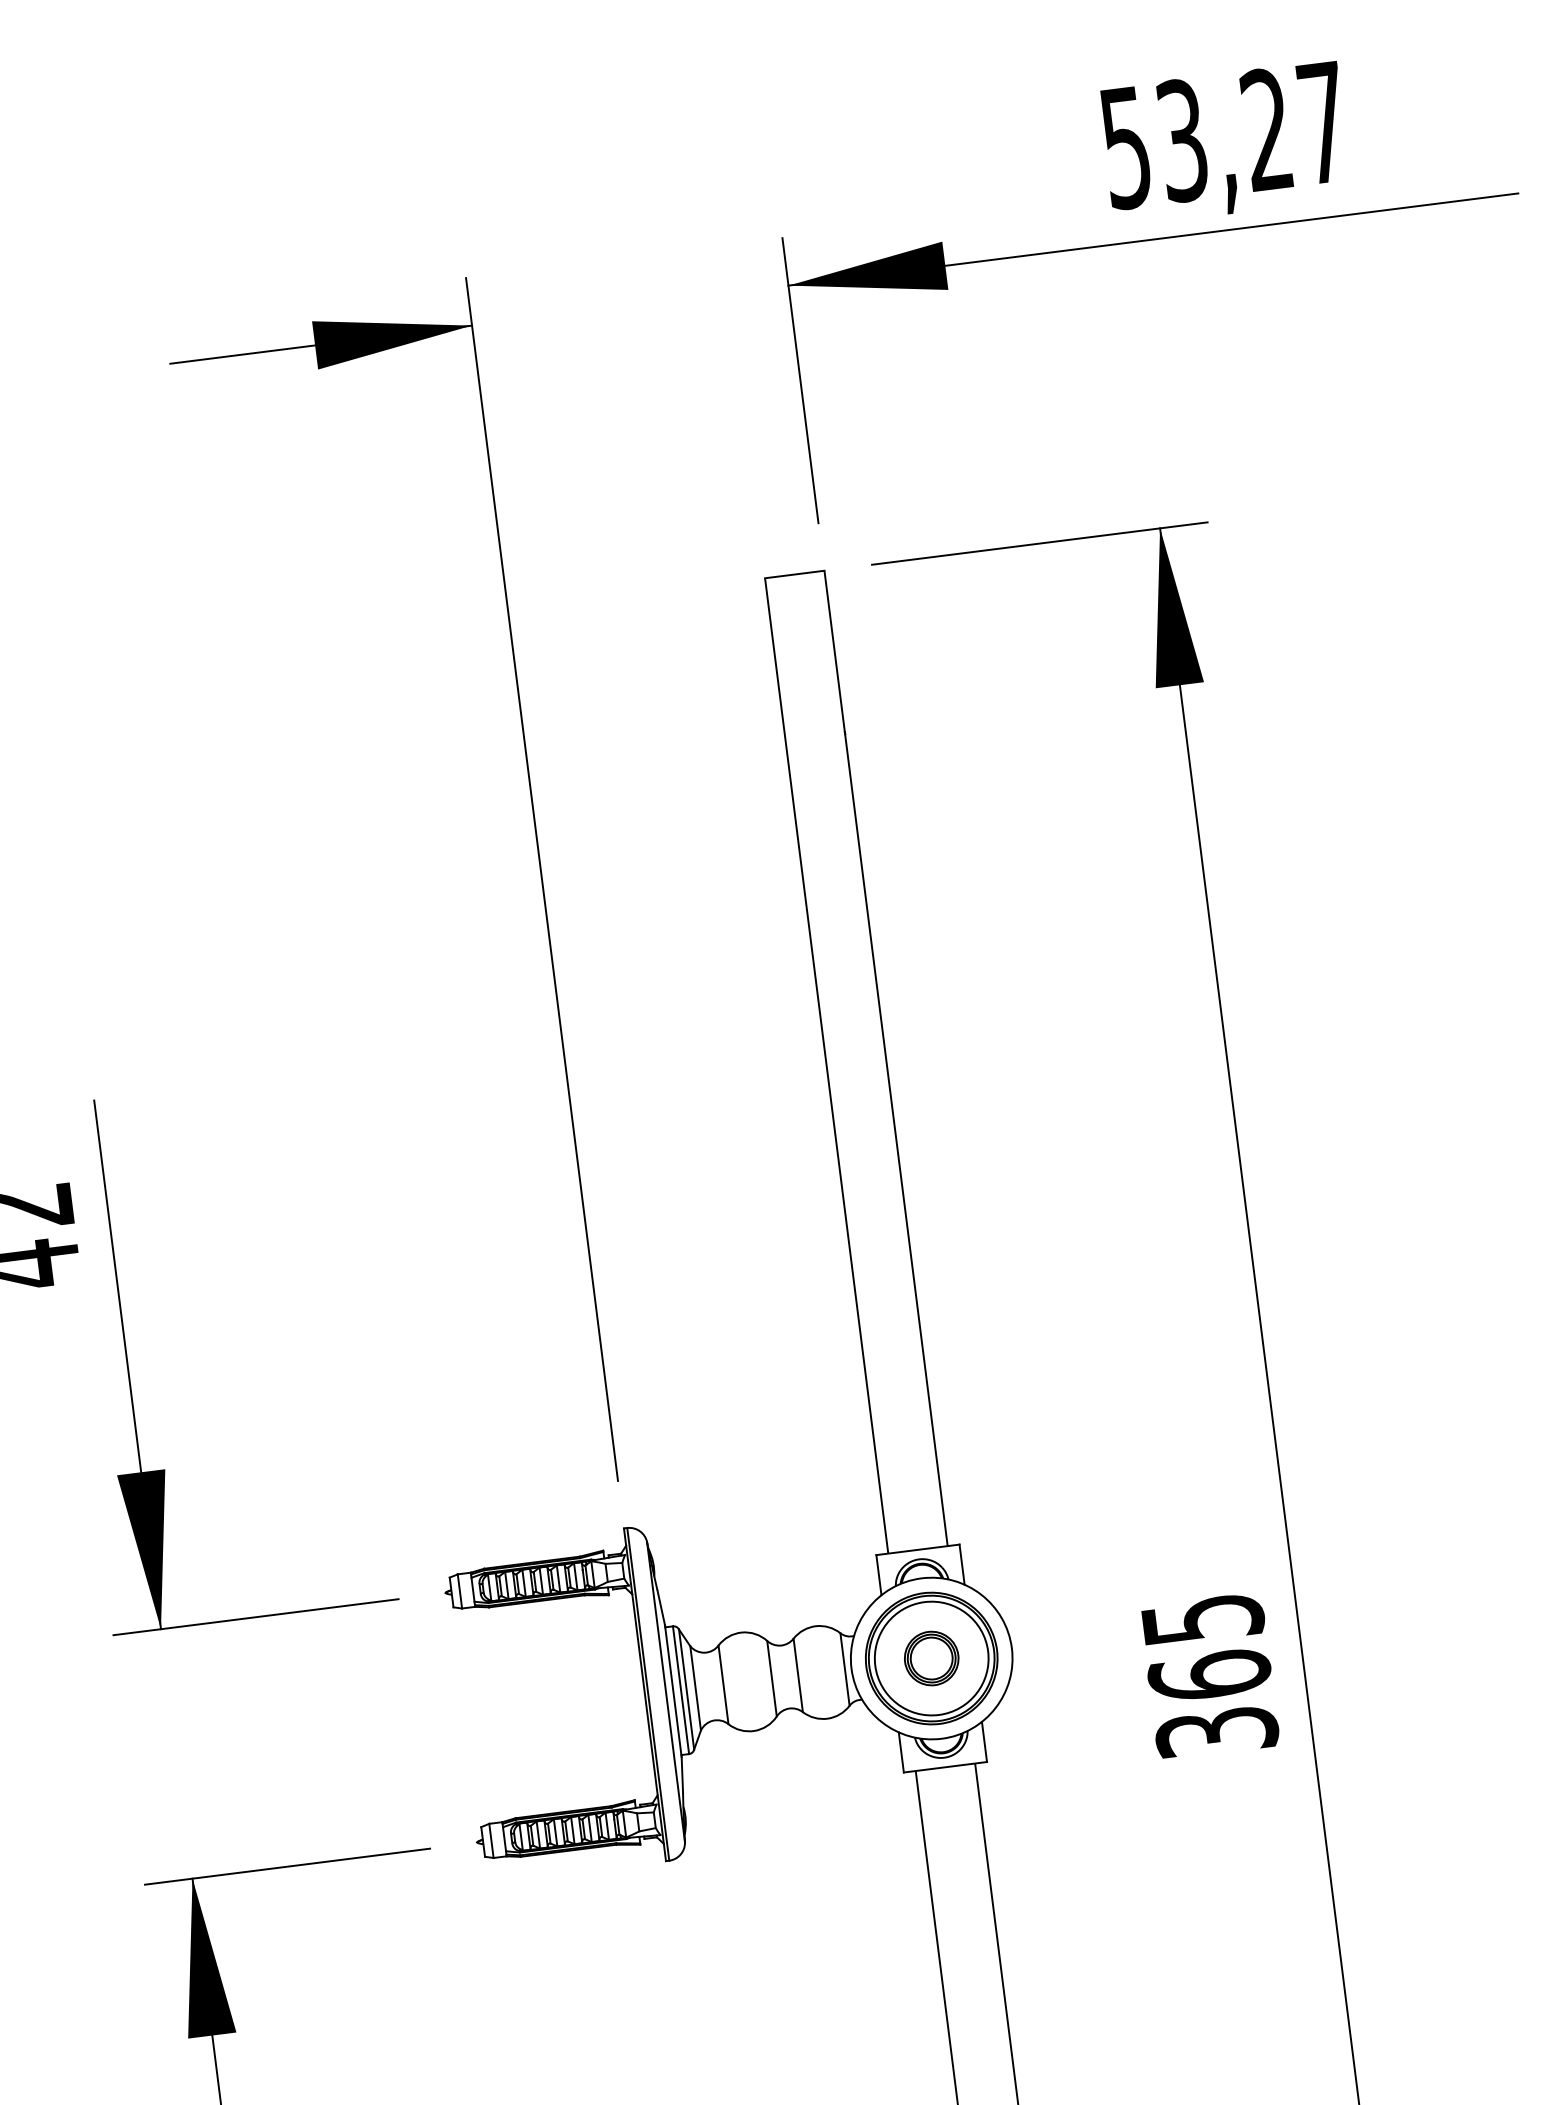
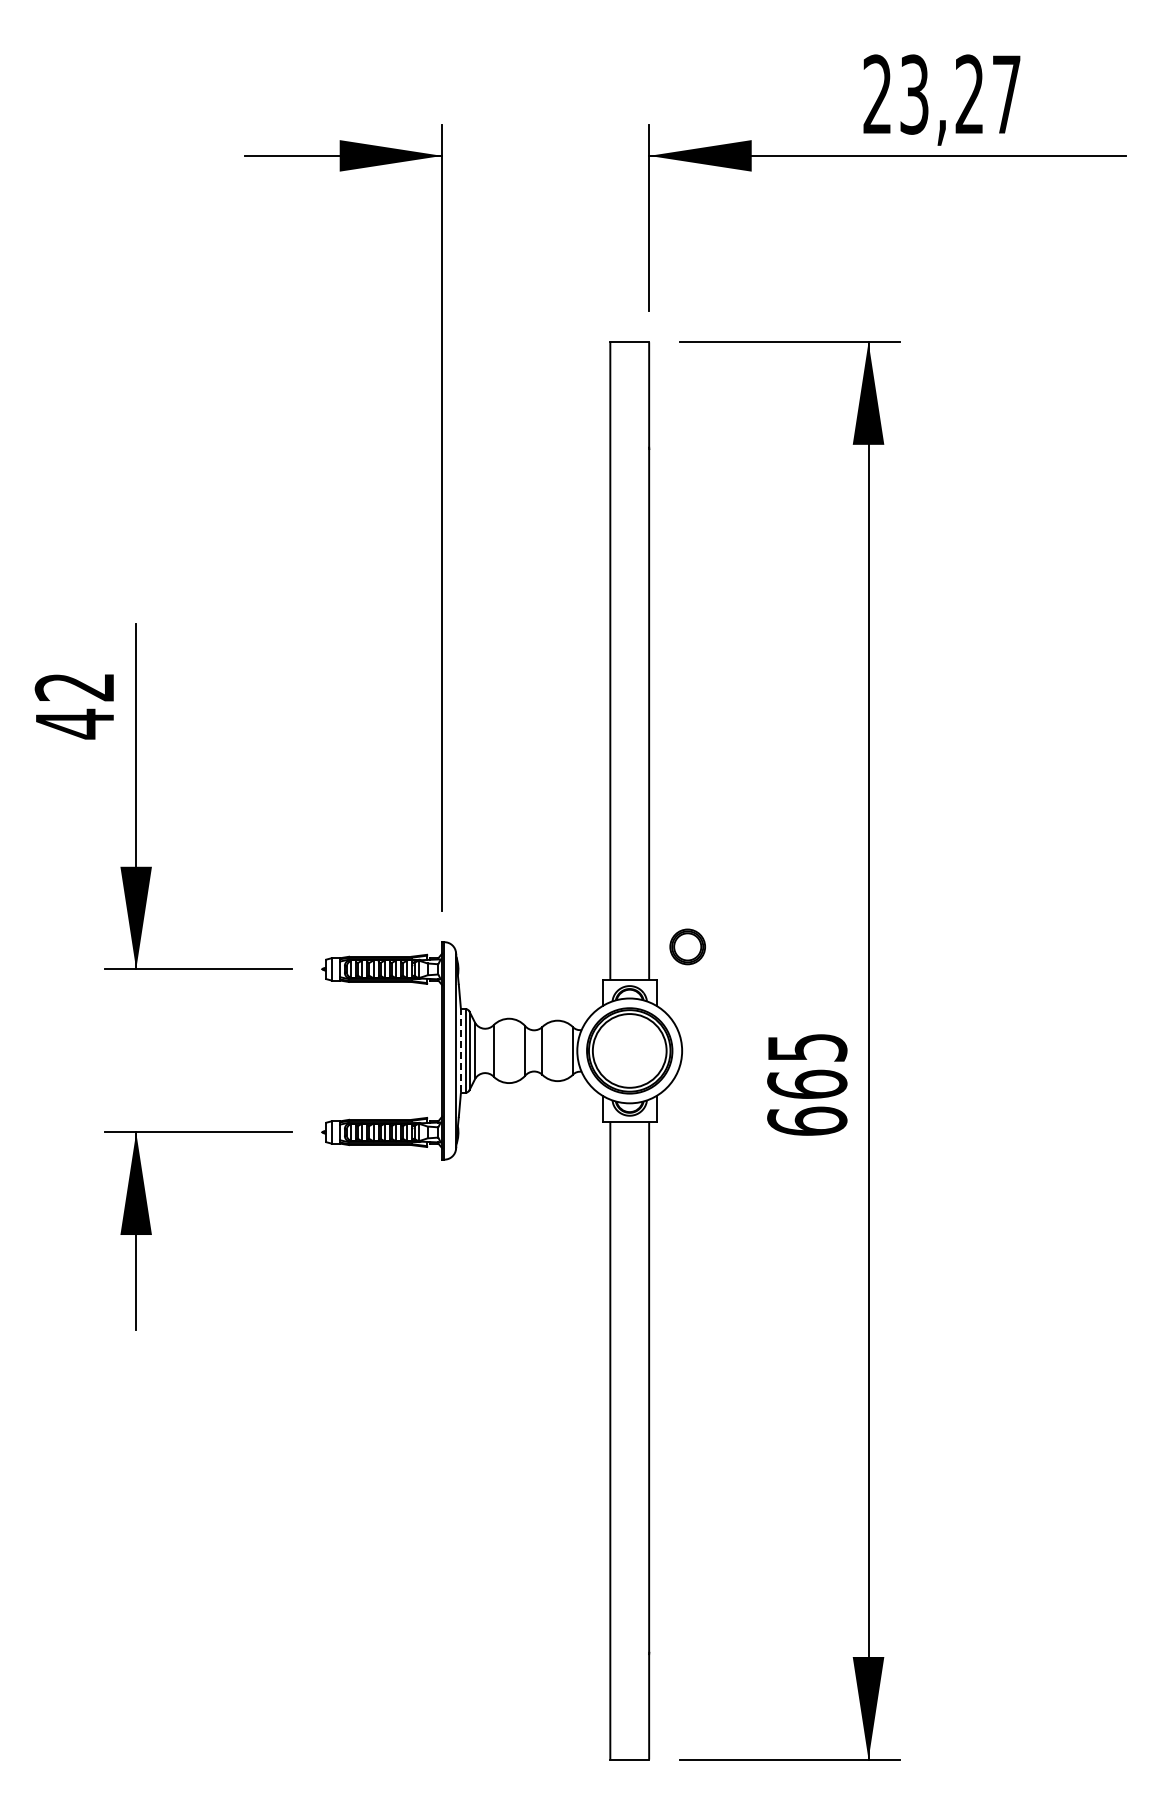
text: (1125, 147) -> (877, 94), 53,27 -> 23,27
part: (931, 1657) -> (687, 946), moved
line: (672, 1692) -> (460, 1051), solid -> dashed
text: (1217, 1730) -> (807, 1120), 365 -> 665

